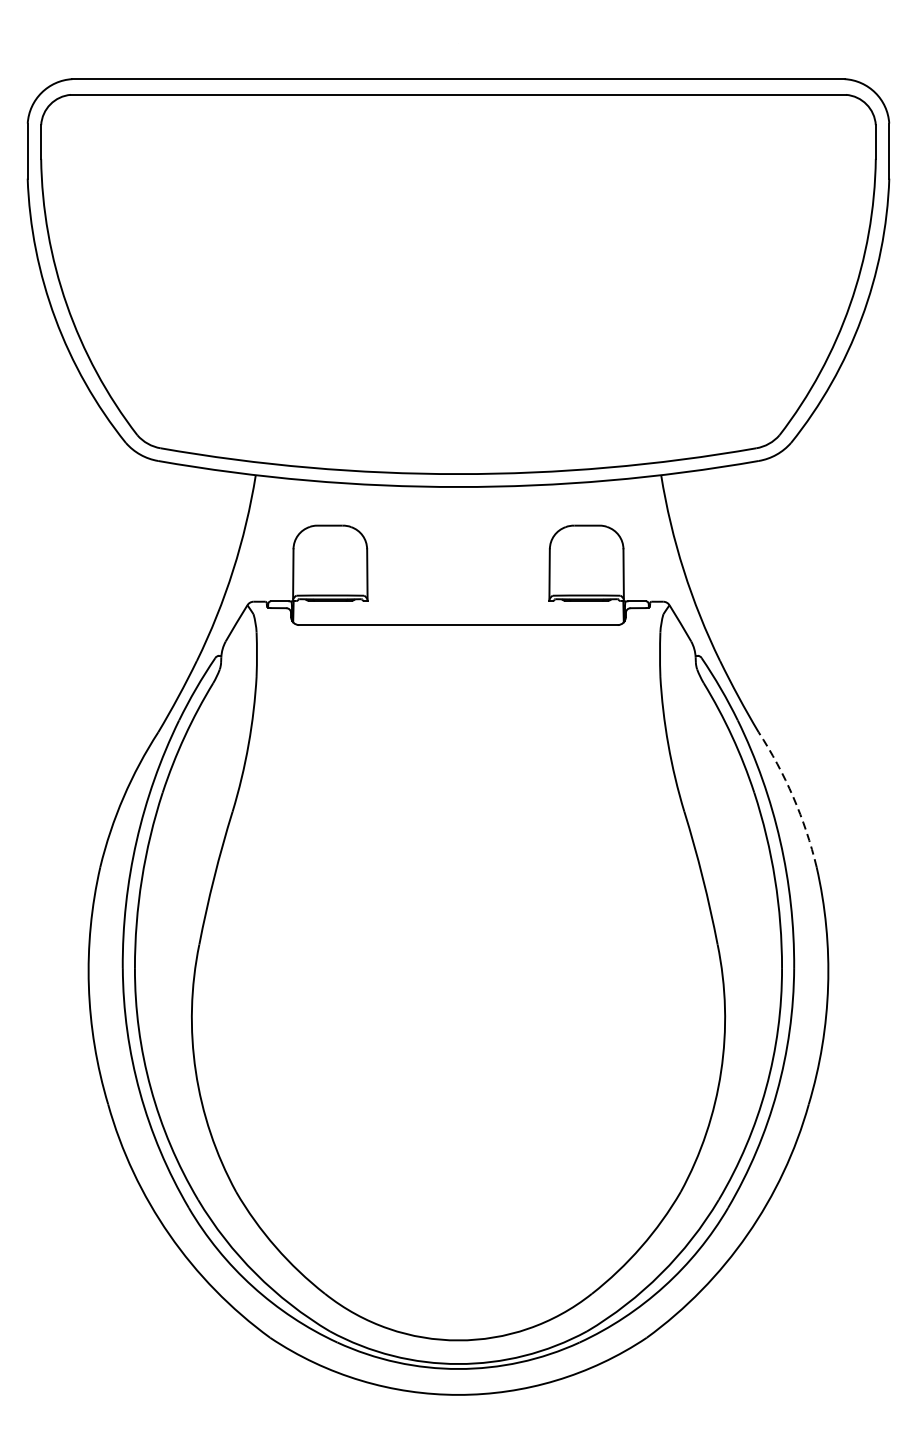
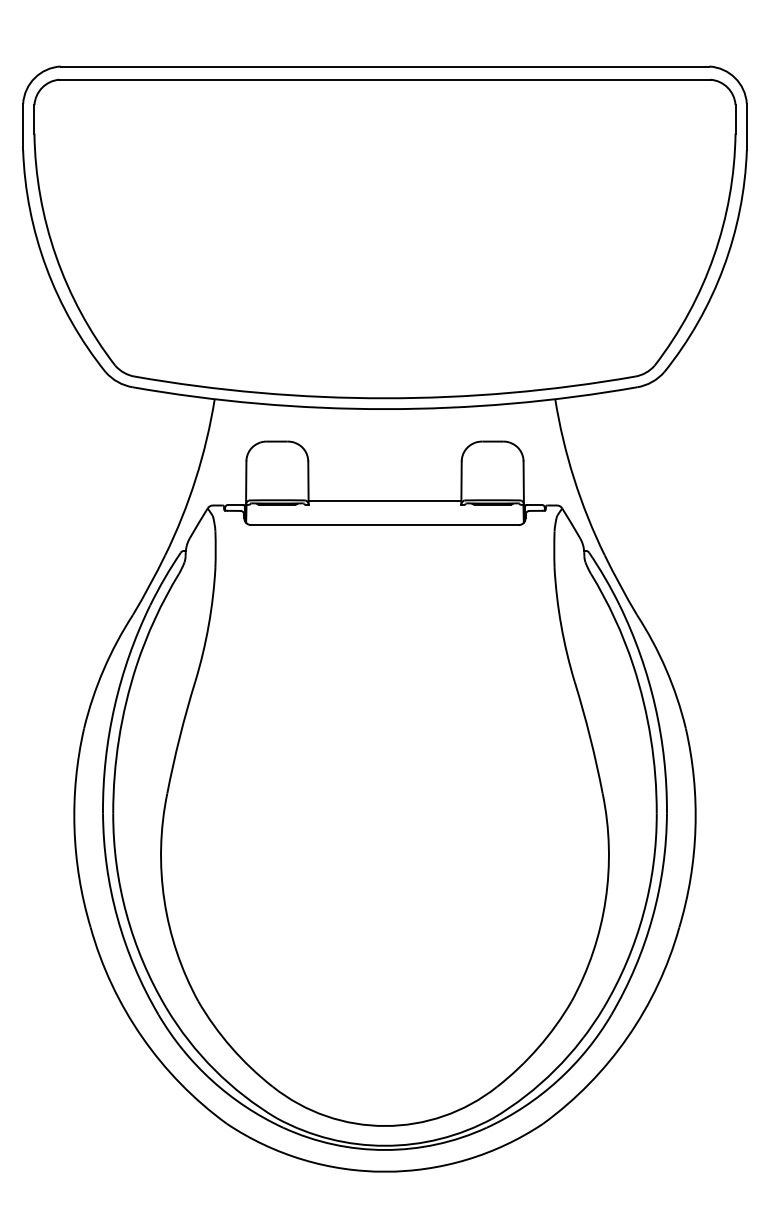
line: (457, 596) -> (384, 501), added
arc: (793, 796) -> (666, 669), dashed -> solid

